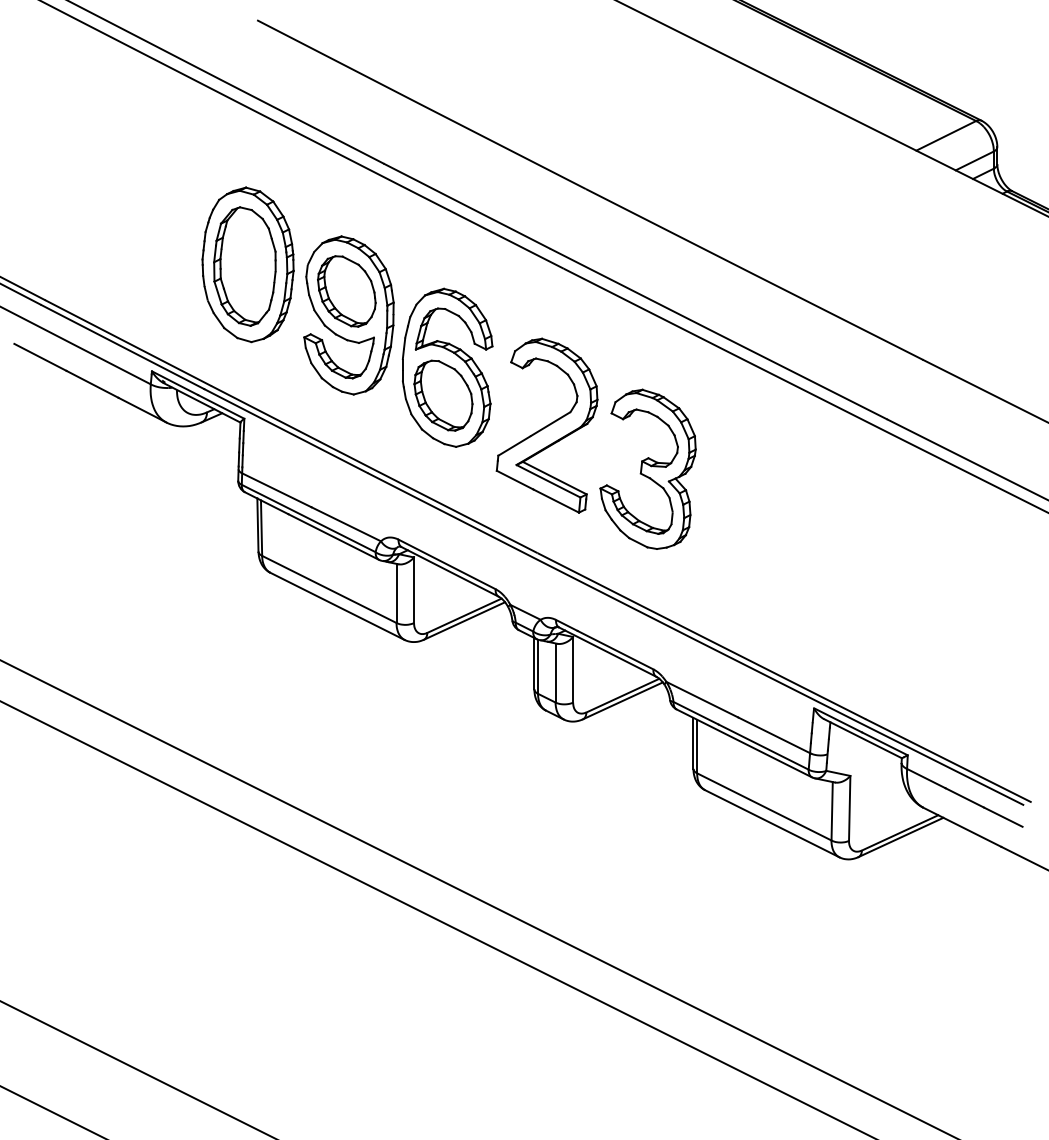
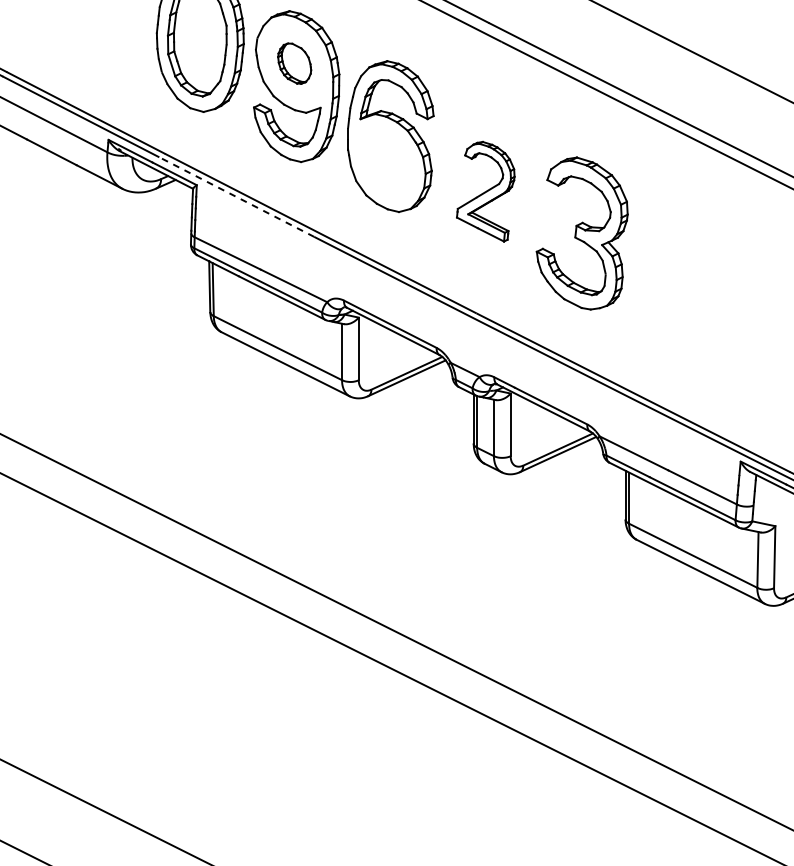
part: (346, 291) -> (294, 63), size x0.6
part: (443, 395) -> (386, 162), removed
part: (546, 425) -> (485, 191), size x0.6
line: (285, 430) -> (236, 196), solid -> dashed

